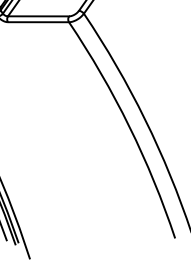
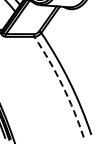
arc: (129, 126) -> (62, 85), solid -> dashed

